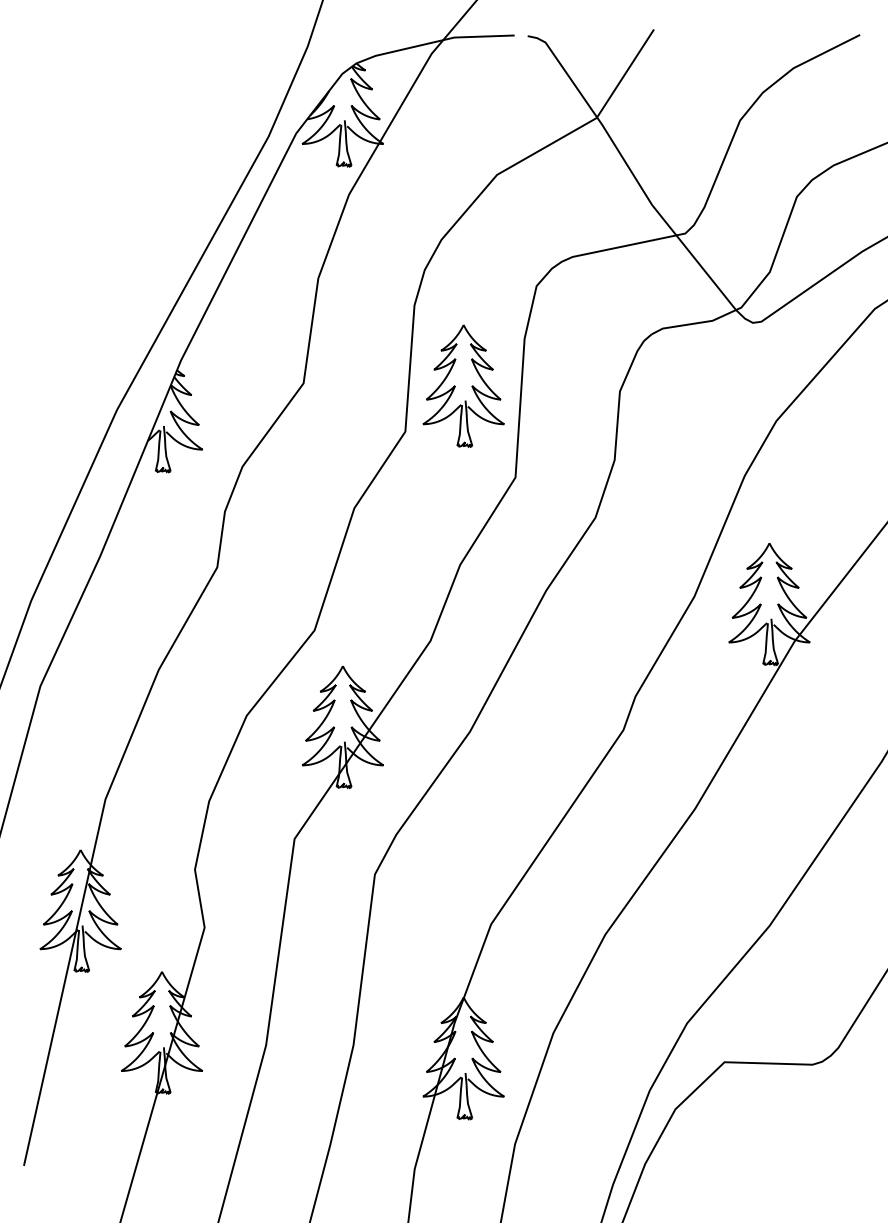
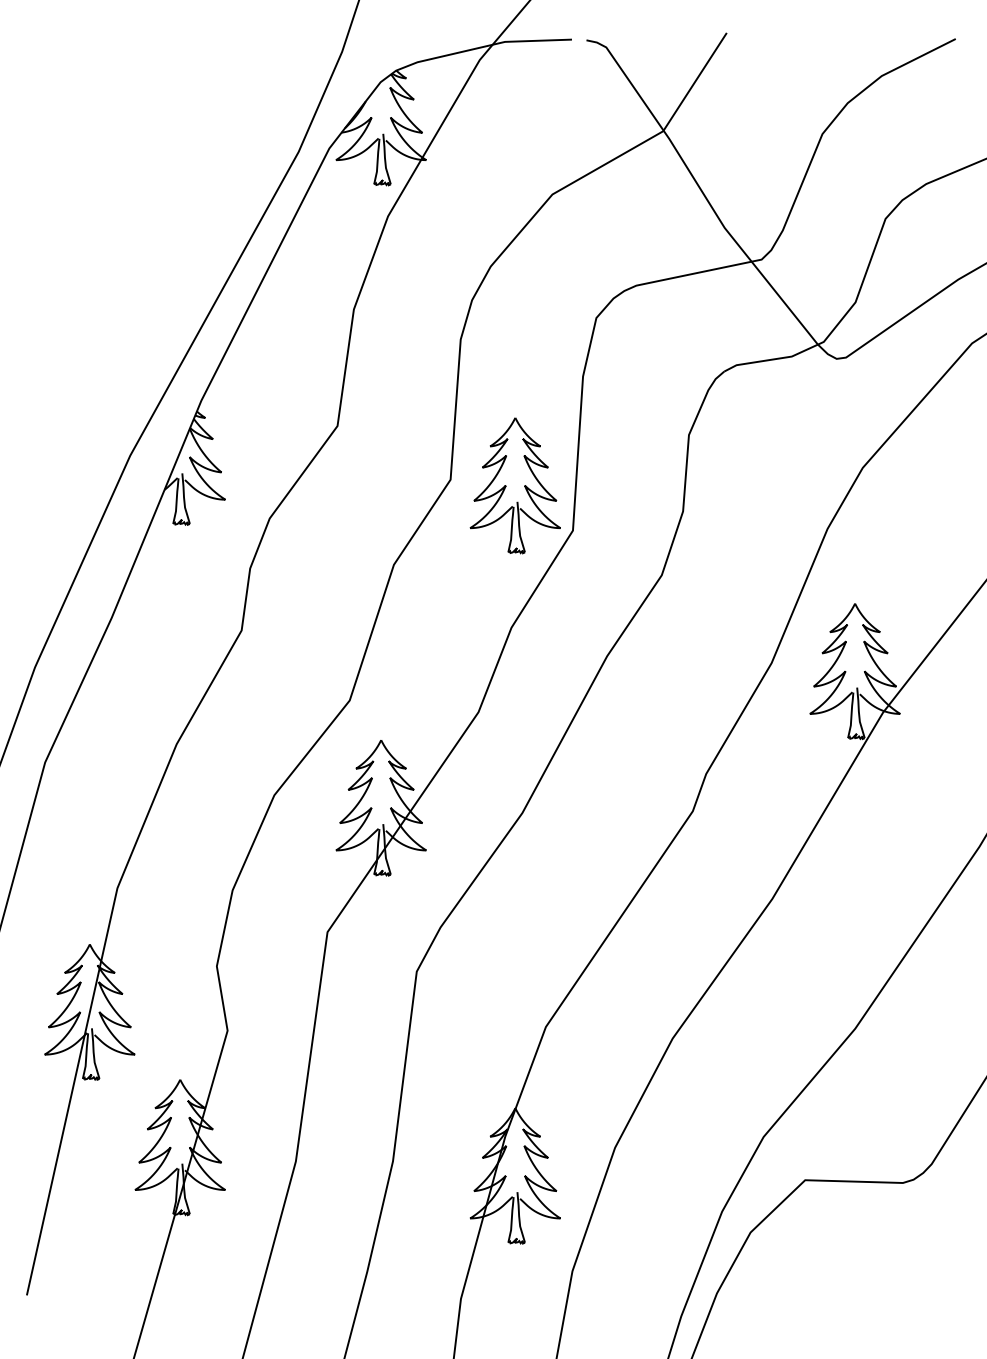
part: (463, 385) -> (515, 485), moved

